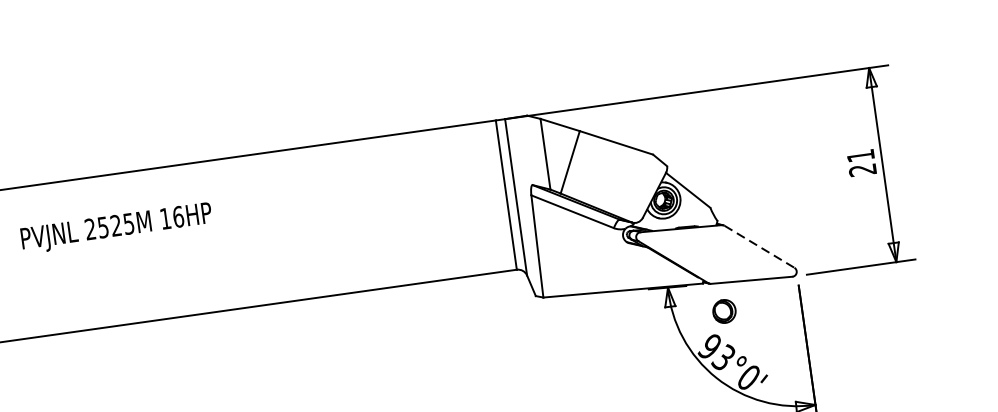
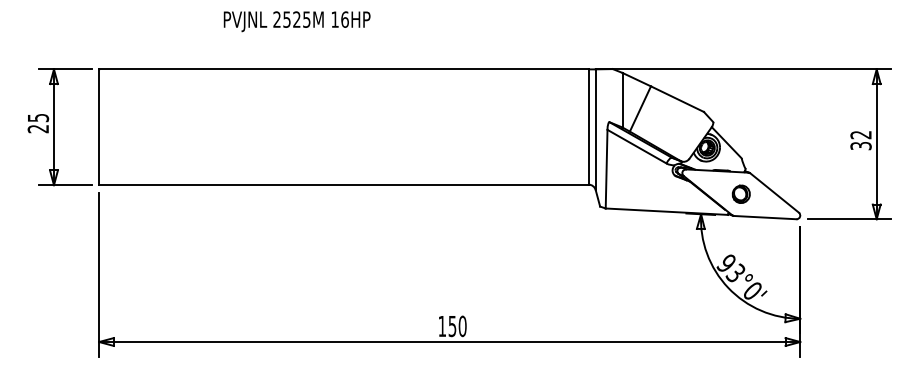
text: (861, 163) -> (860, 140), 21 -> 32
text: (115, 228) -> (296, 21), moved
line: (760, 247) -> (775, 193), dashed -> solid
part: (723, 310) -> (740, 193), moved

